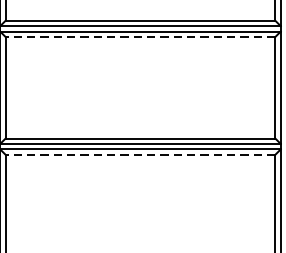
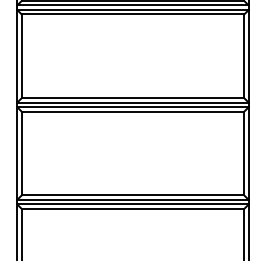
line: (139, 37) -> (132, 14), dashed -> solid
line: (139, 154) -> (132, 111), dashed -> solid

